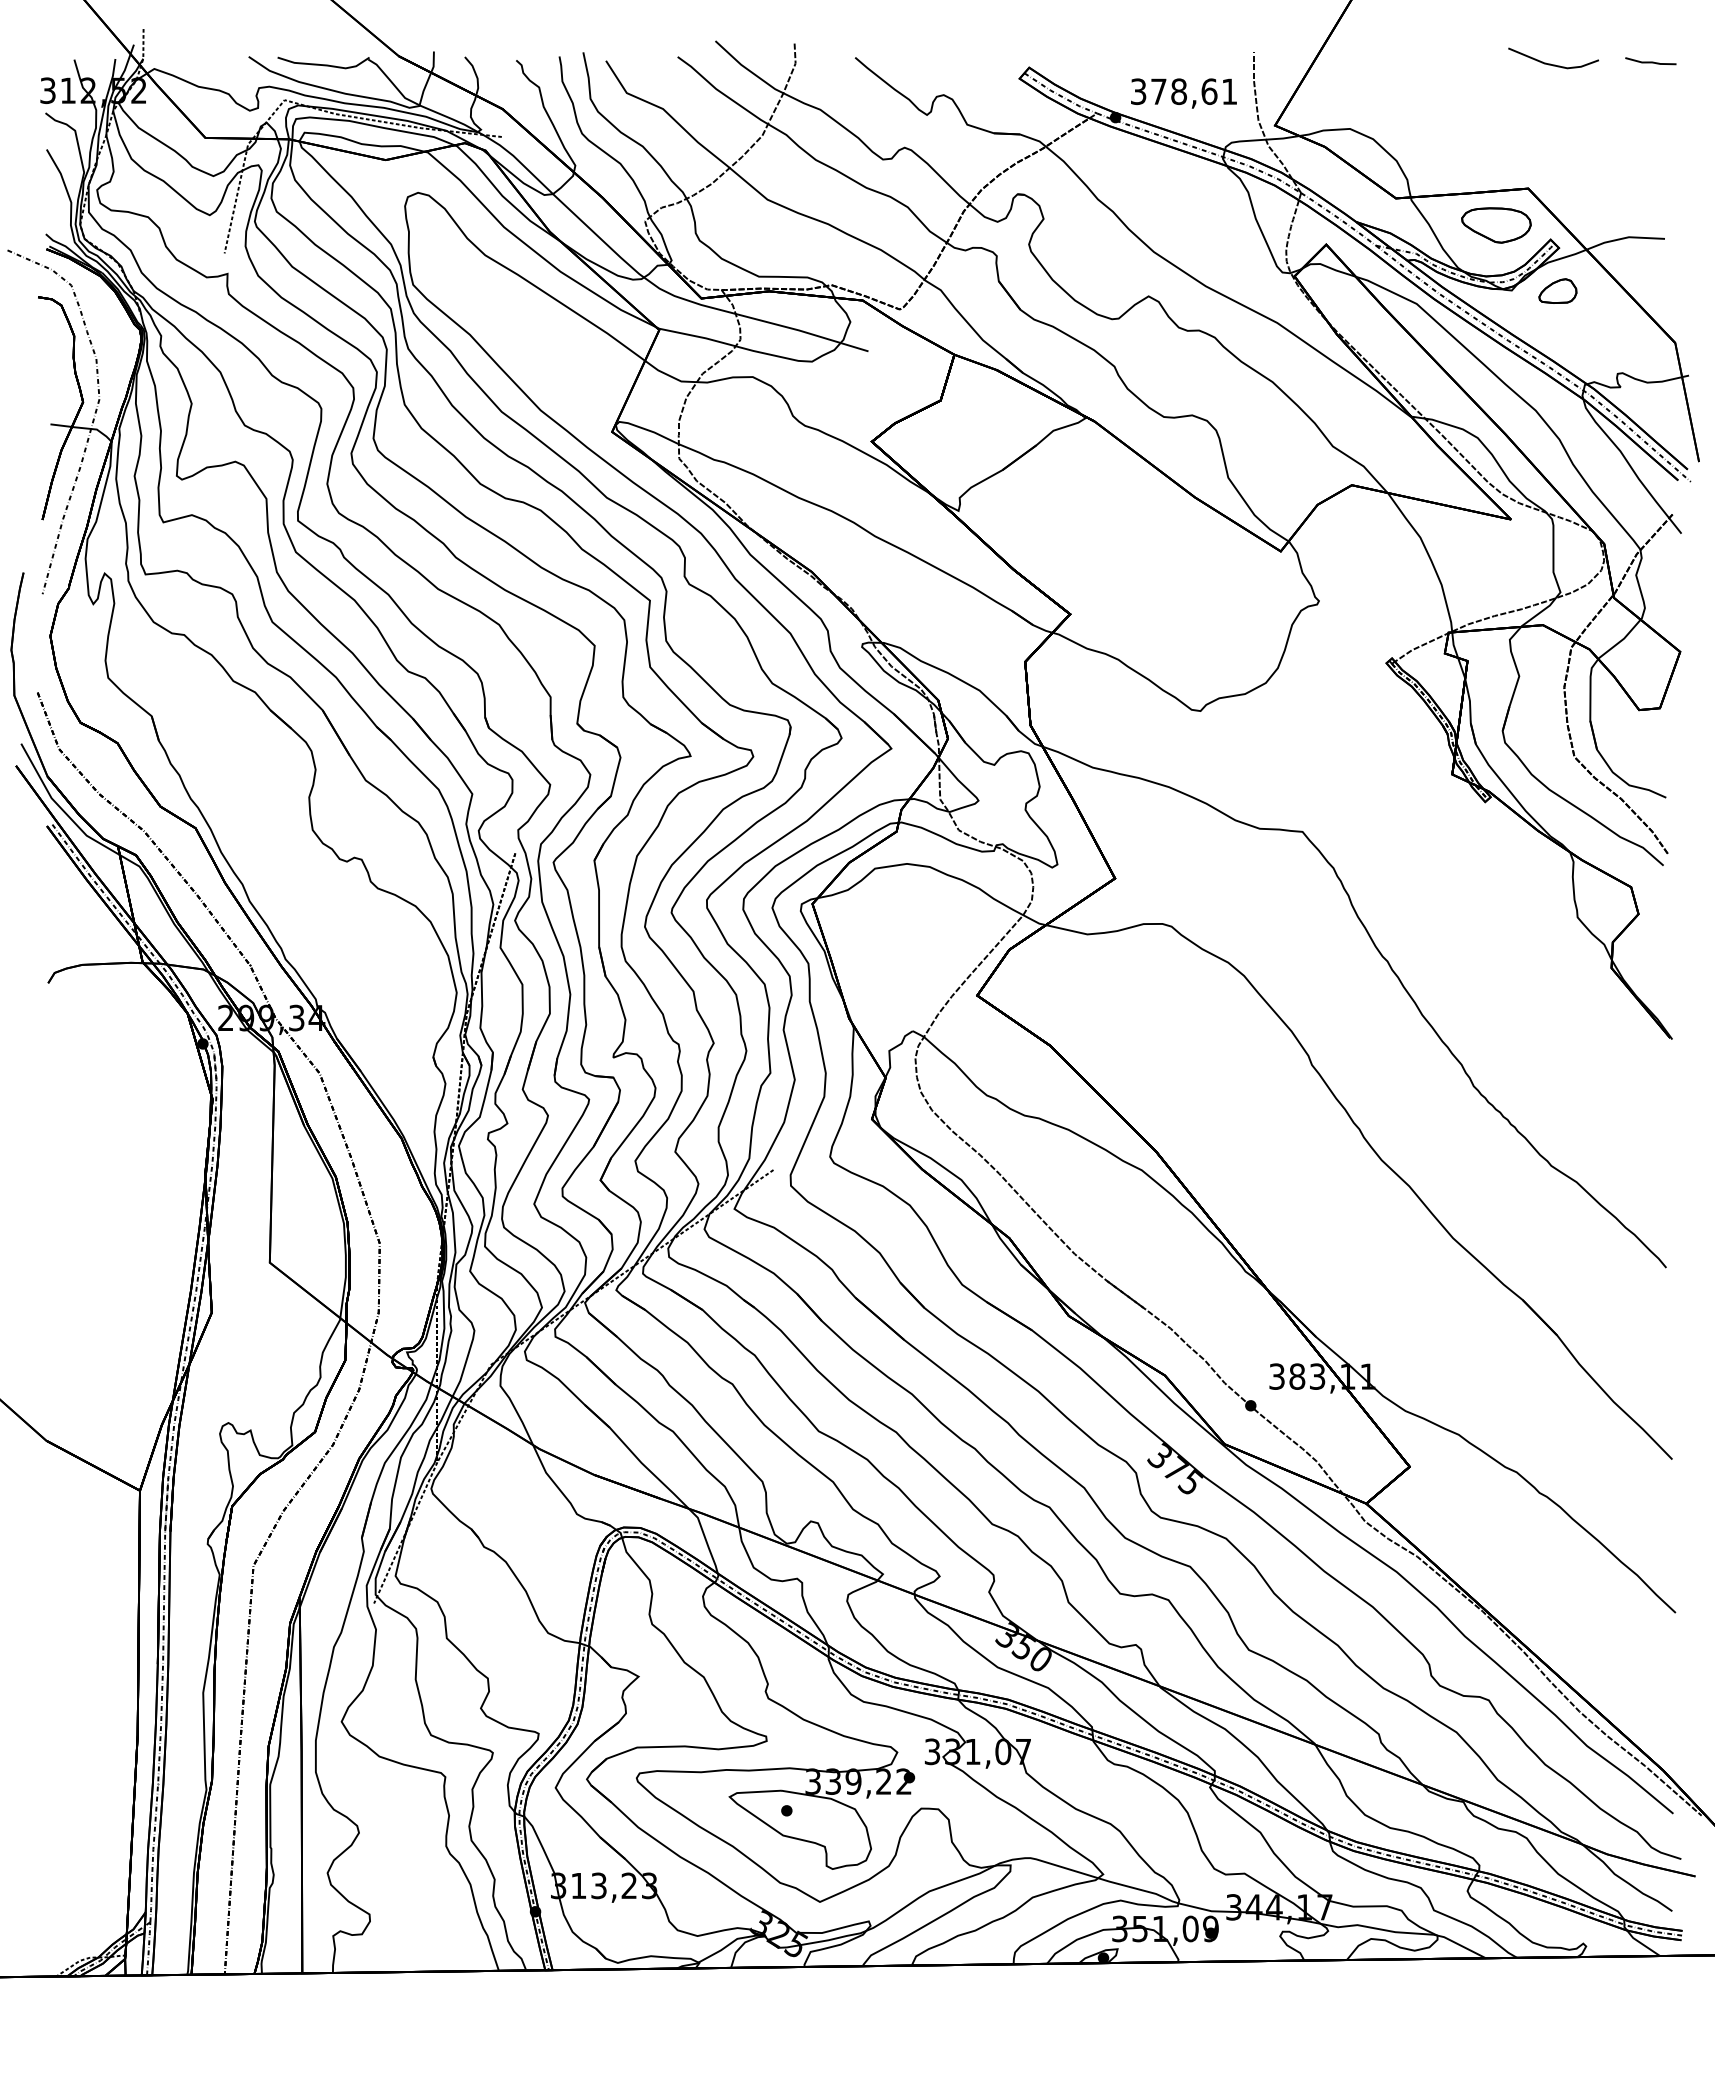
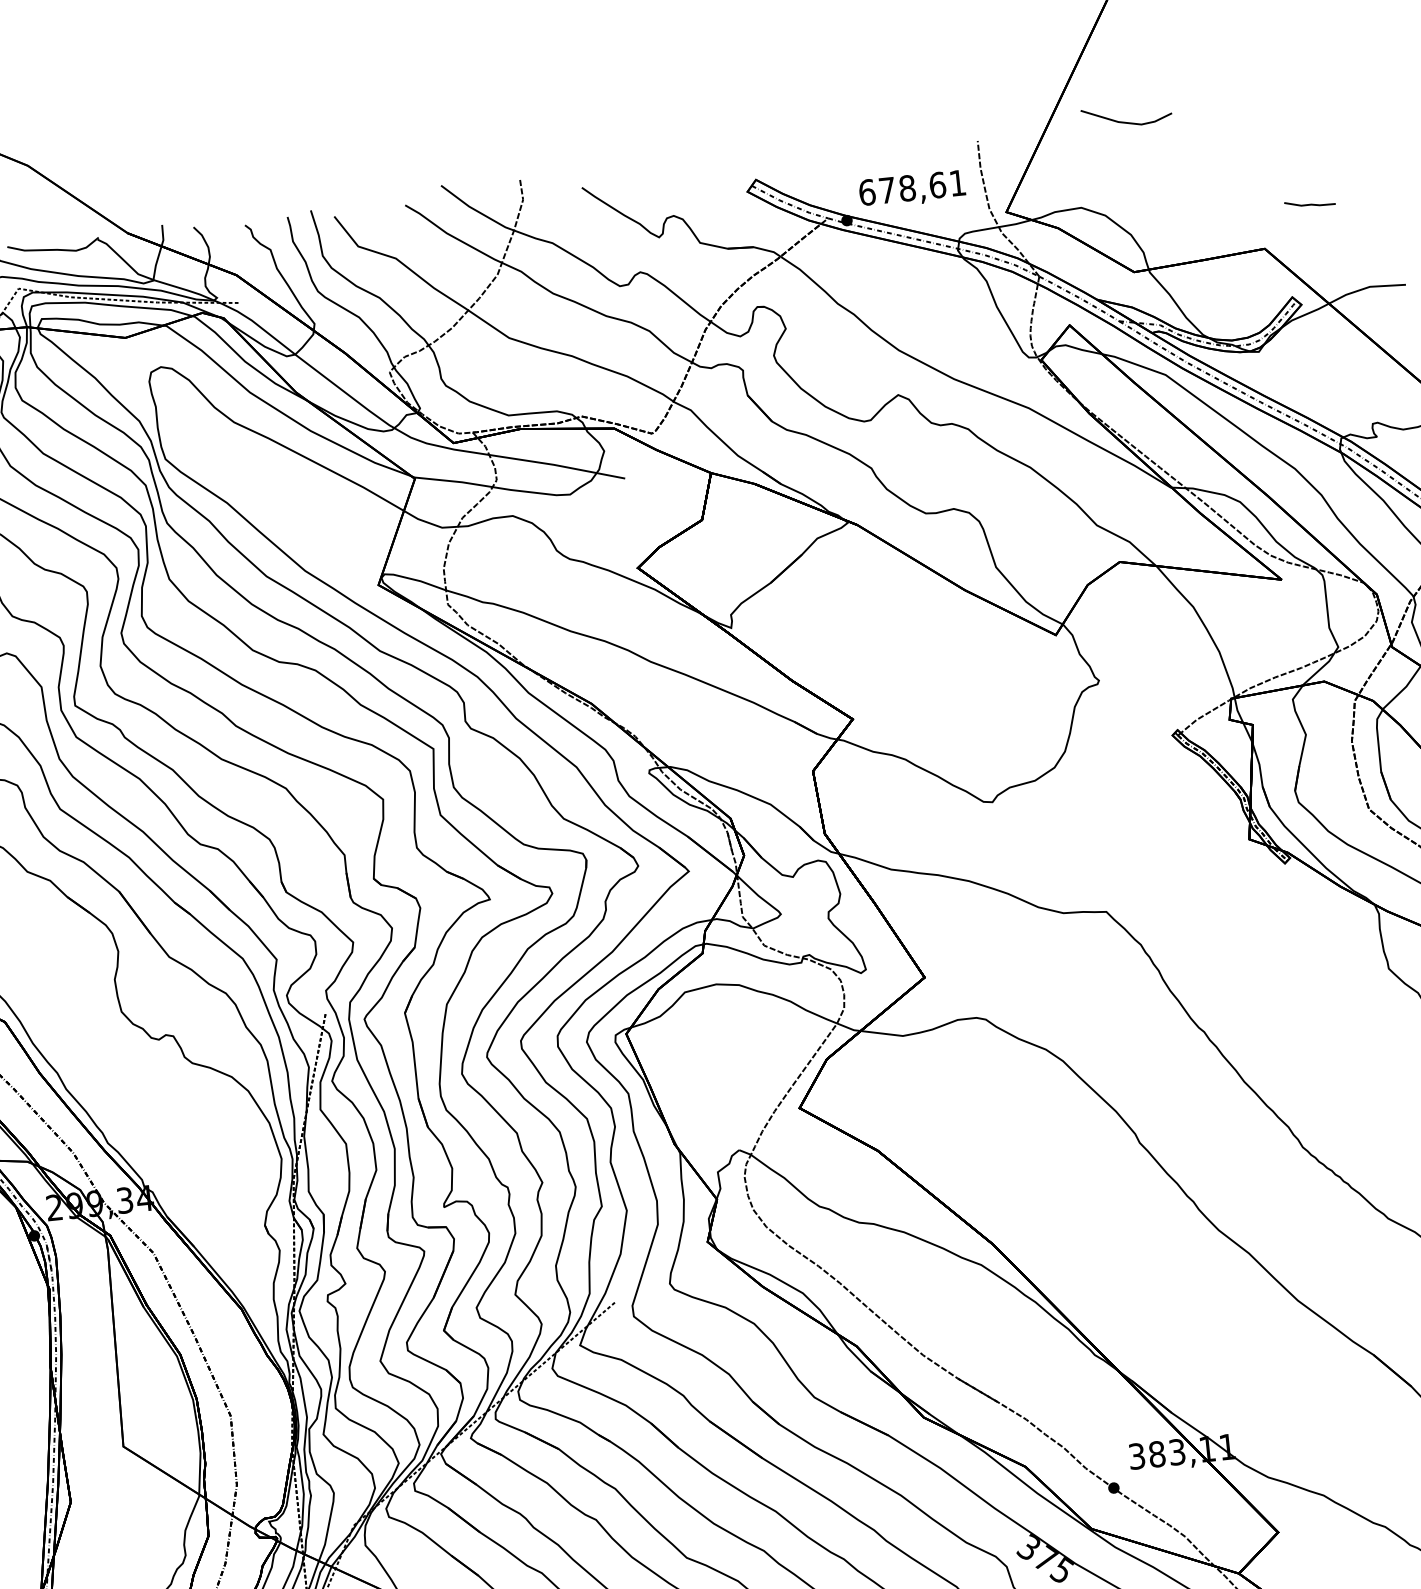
line: (1650, 61) -> (1309, 203), moved
line: (1550, 63) -> (1124, 121), moved
text: (1138, 91) -> (867, 192), 378,61 -> 678,61
part: (1496, 225) -> (1236, 288), removed
part: (1557, 290) -> (1304, 347), removed

